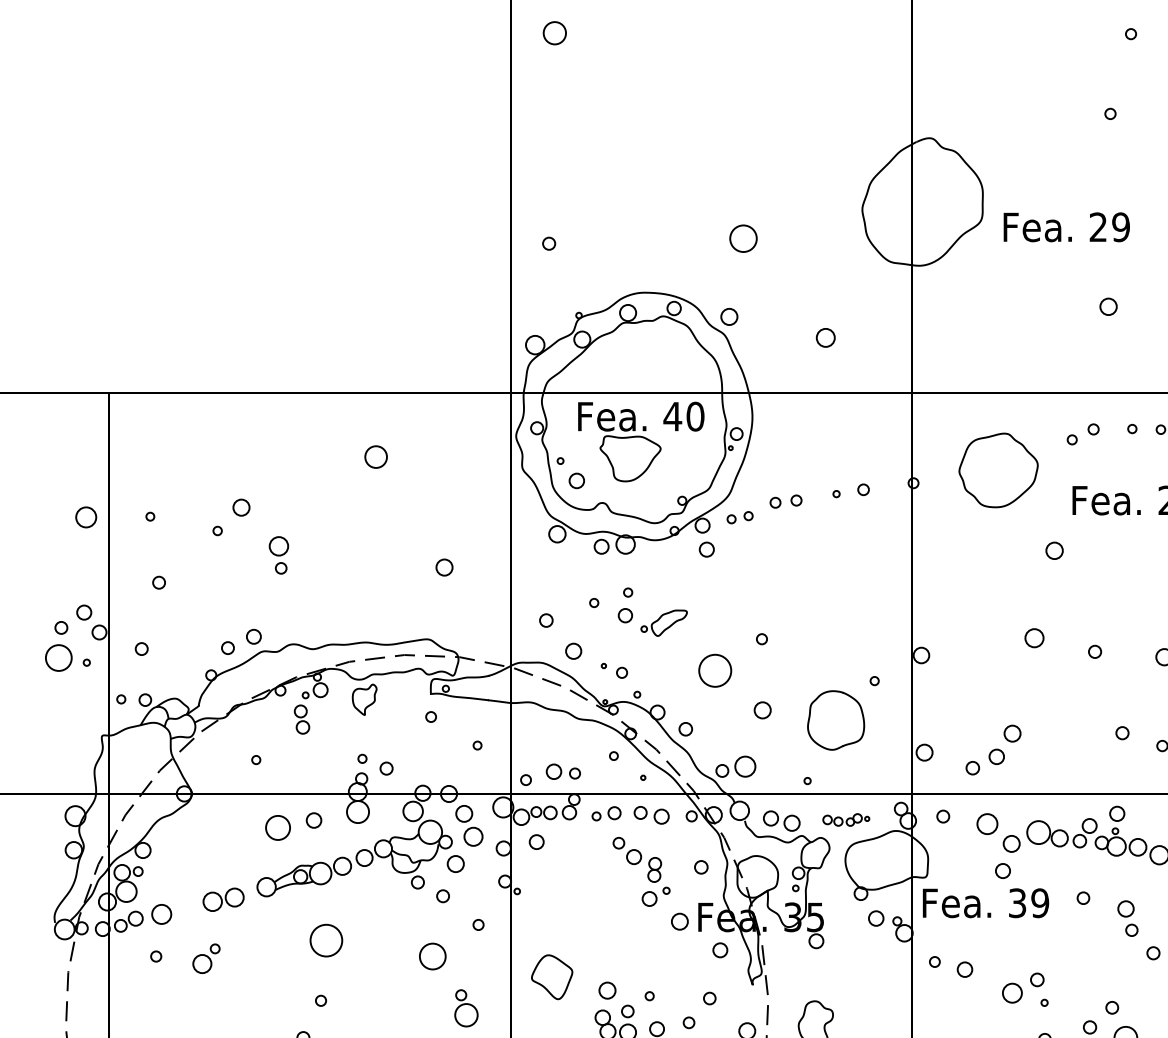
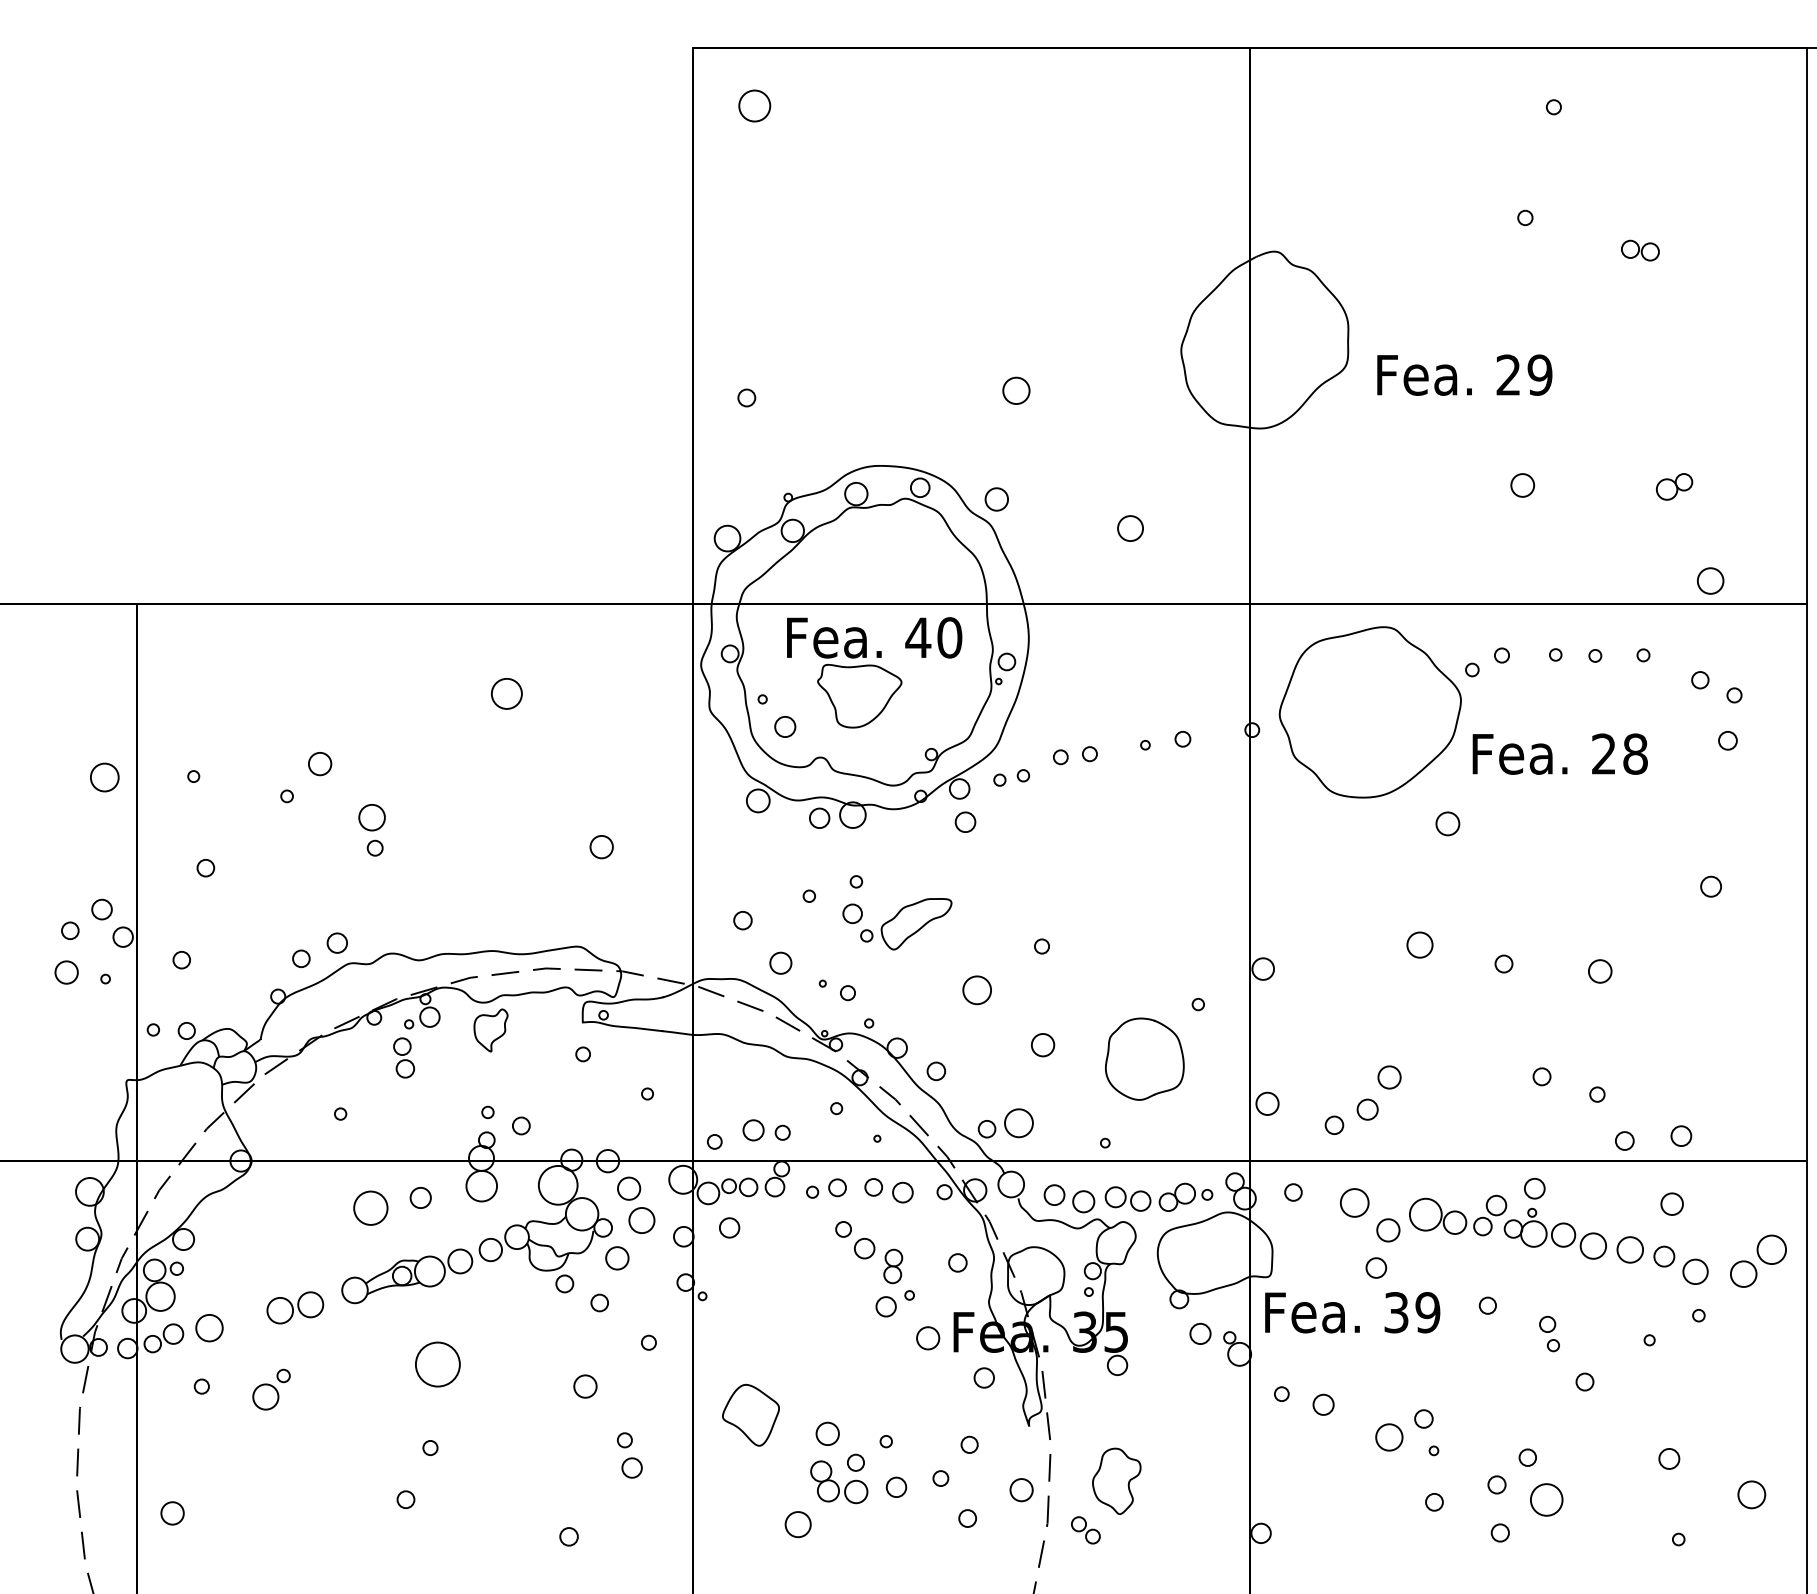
circle: (743, 238) -> (1016, 390), size x0.71
part: (998, 470) -> (1369, 712), size x1.67
part: (664, 623) -> (906, 924), size x1.43
circle: (58, 657) -> (66, 972), size x0.62
circle: (715, 670) -> (977, 990), size x0.62
circle: (412, 810) -> (557, 1184), size x1.43
part: (845, 819) -> (1158, 1196), size x1.67
part: (1127, 918) -> (1549, 1333), size x0.71
circle: (432, 956) -> (585, 1386), size x0.62
circle: (465, 1014) -> (631, 1467), size x0.62

